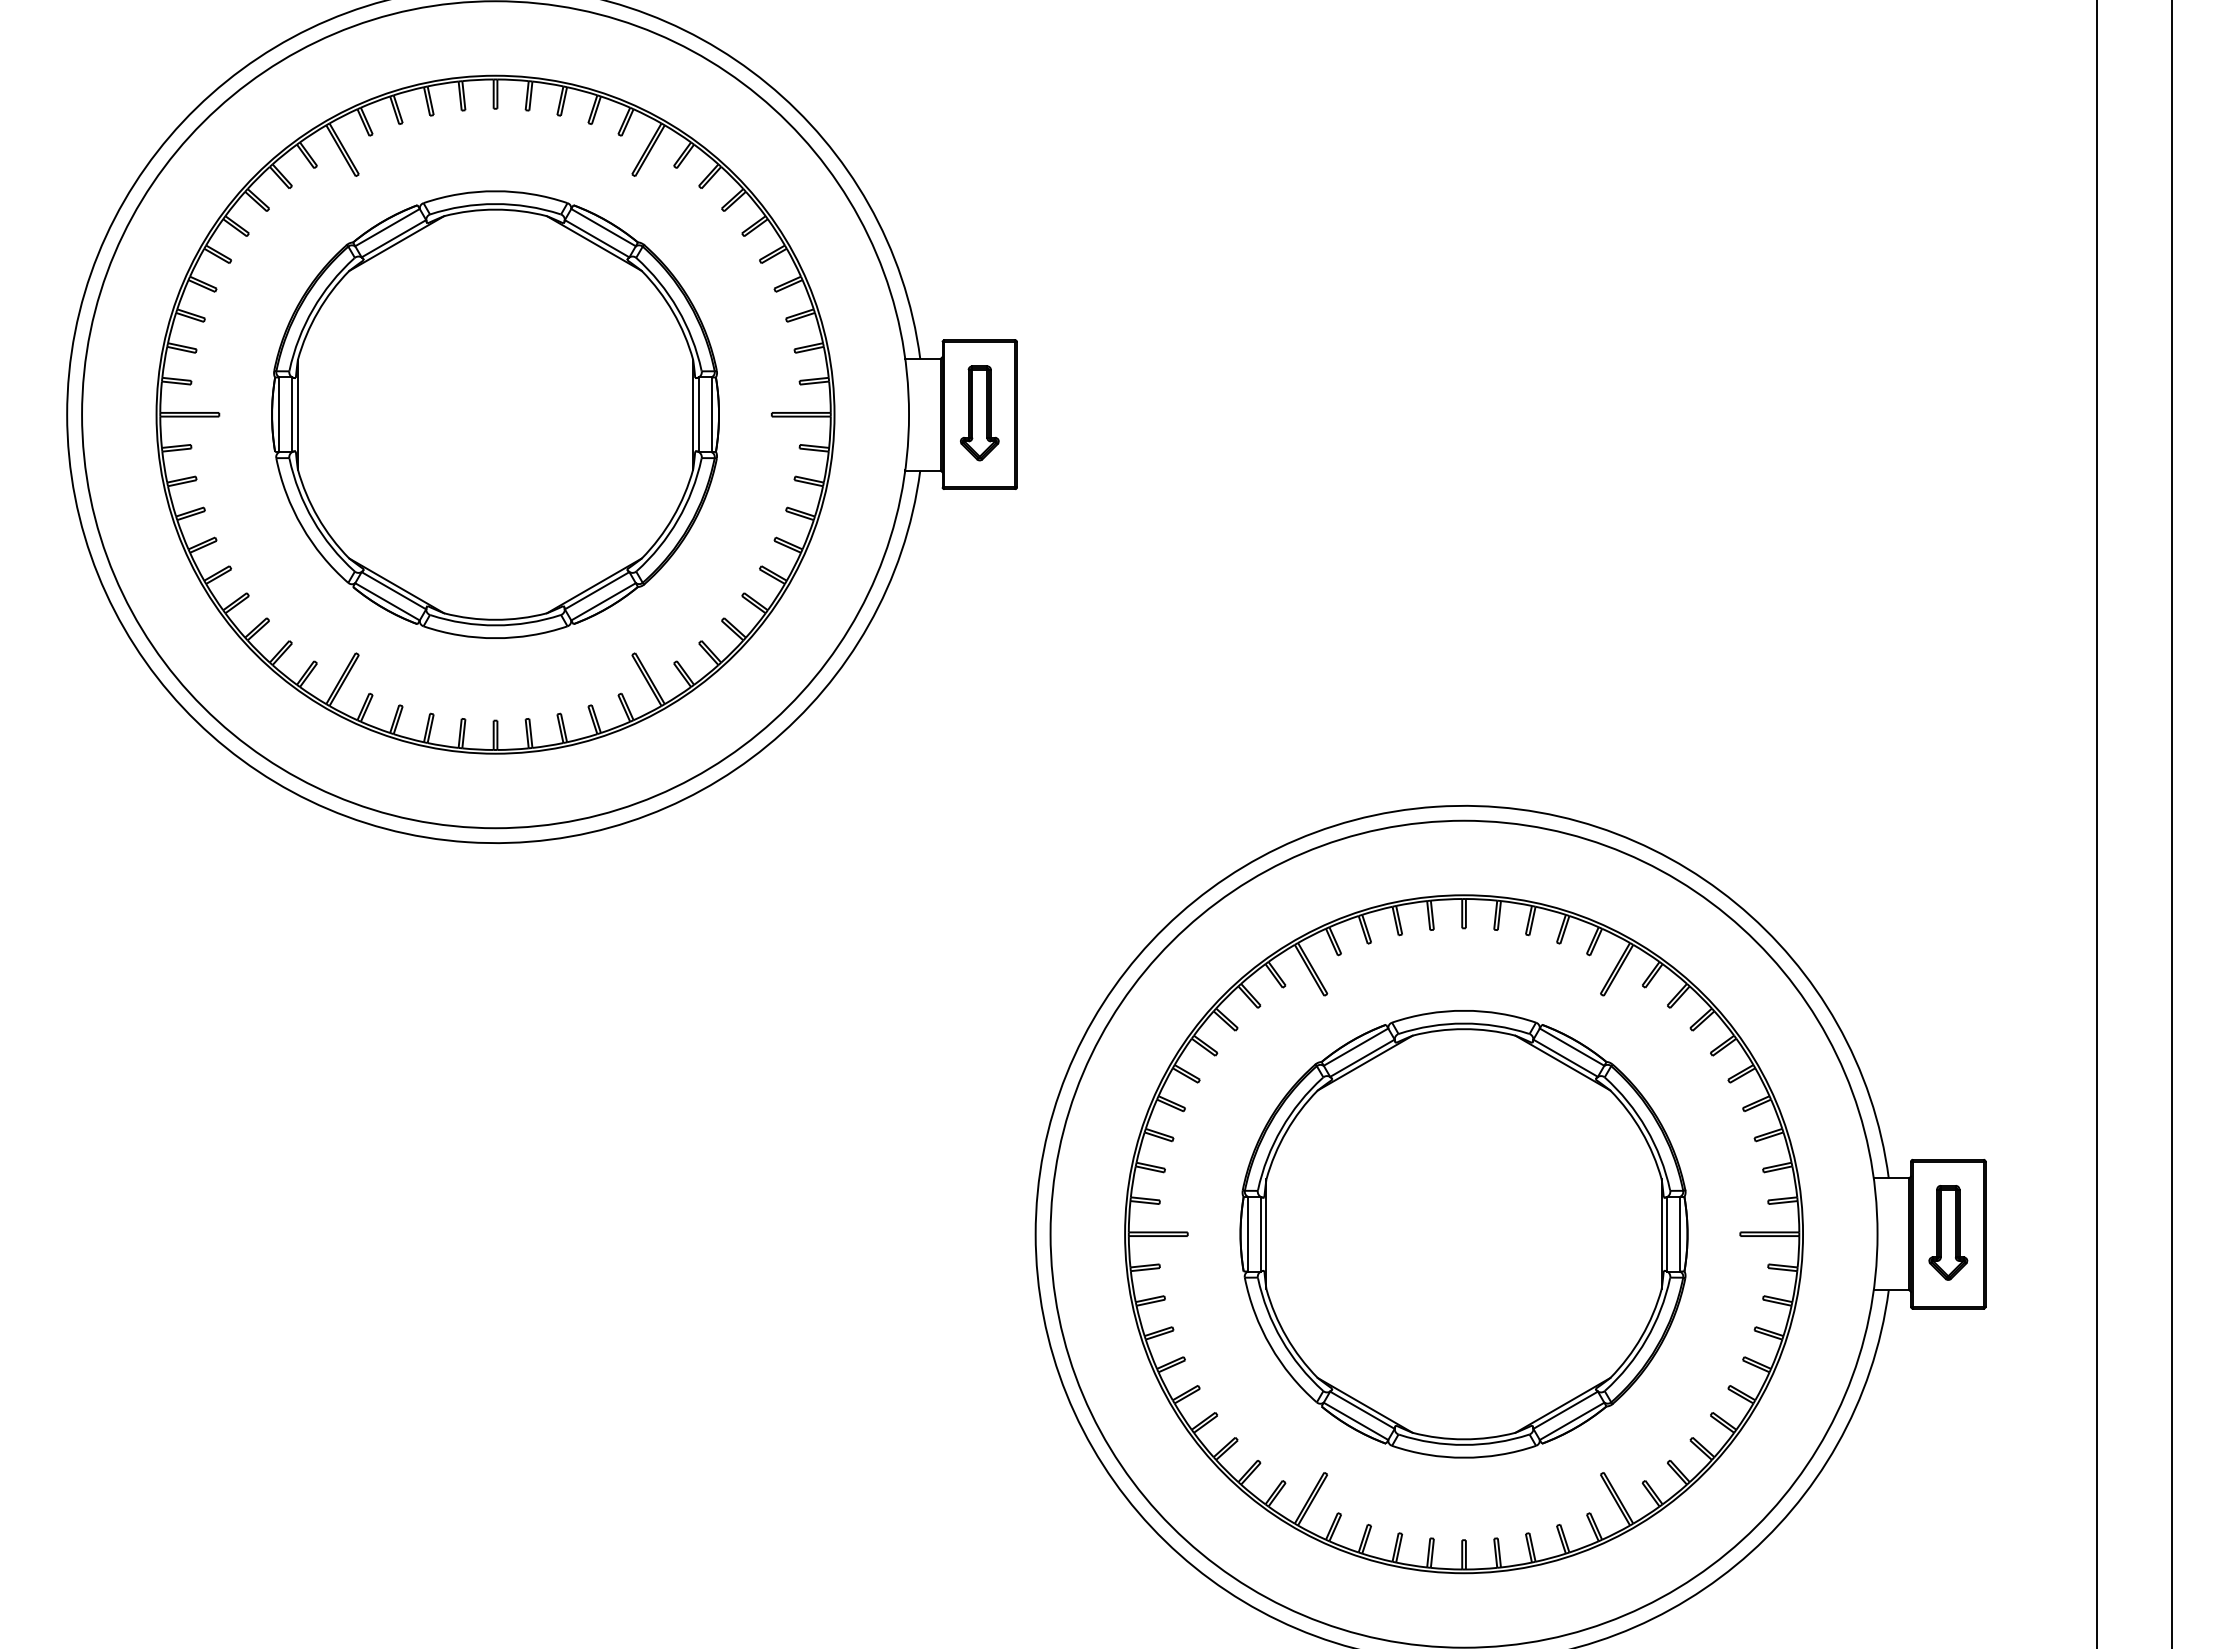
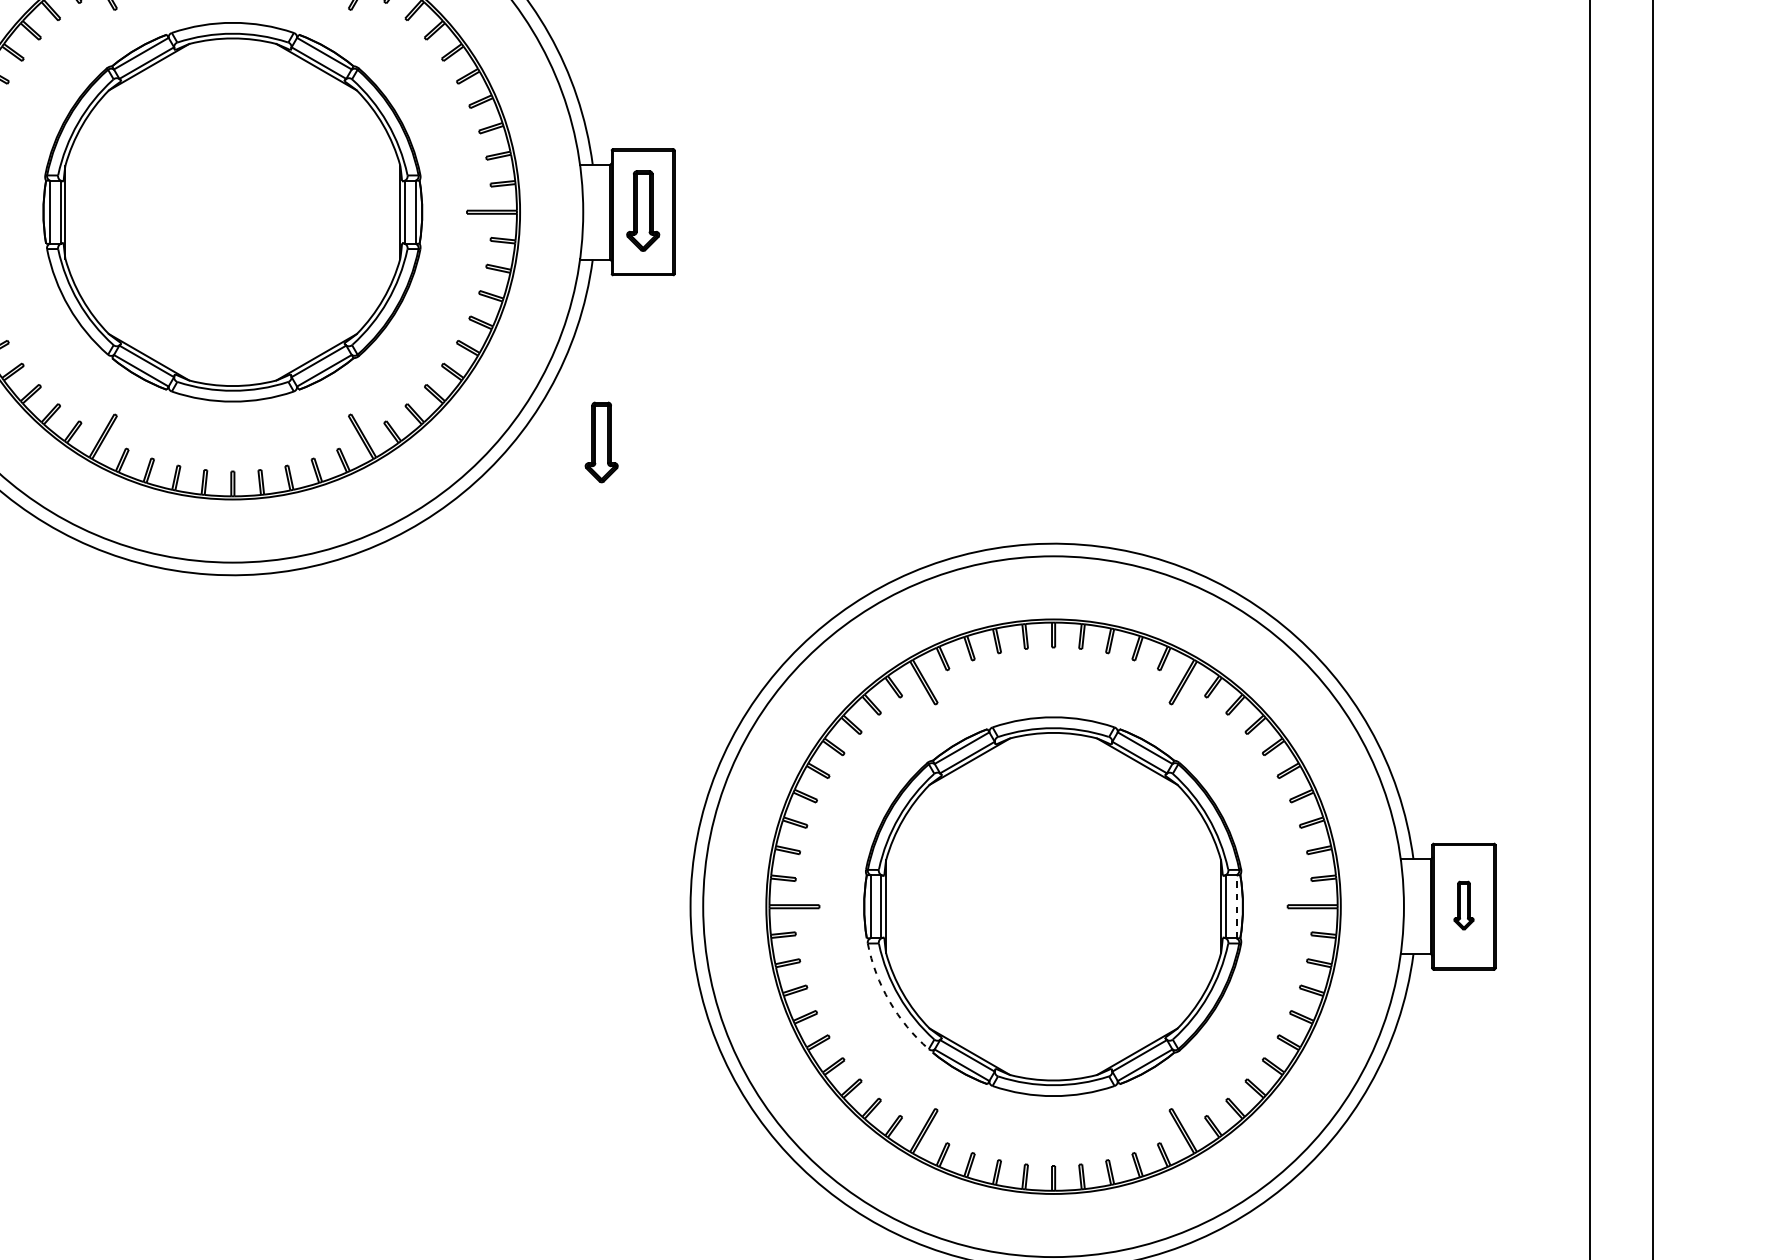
part: (930, 686) -> (601, 442), added
part: (1948, 1232) -> (1464, 905), size x0.6
line: (1680, 1233) -> (1236, 906), solid -> dashed
arc: (1270, 1346) -> (889, 1001), solid -> dashed

